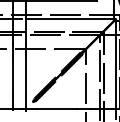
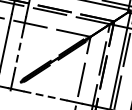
line: (25, 75) -> (18, 51), solid -> dashed
line: (56, 109) -> (44, 95), solid -> dashed

